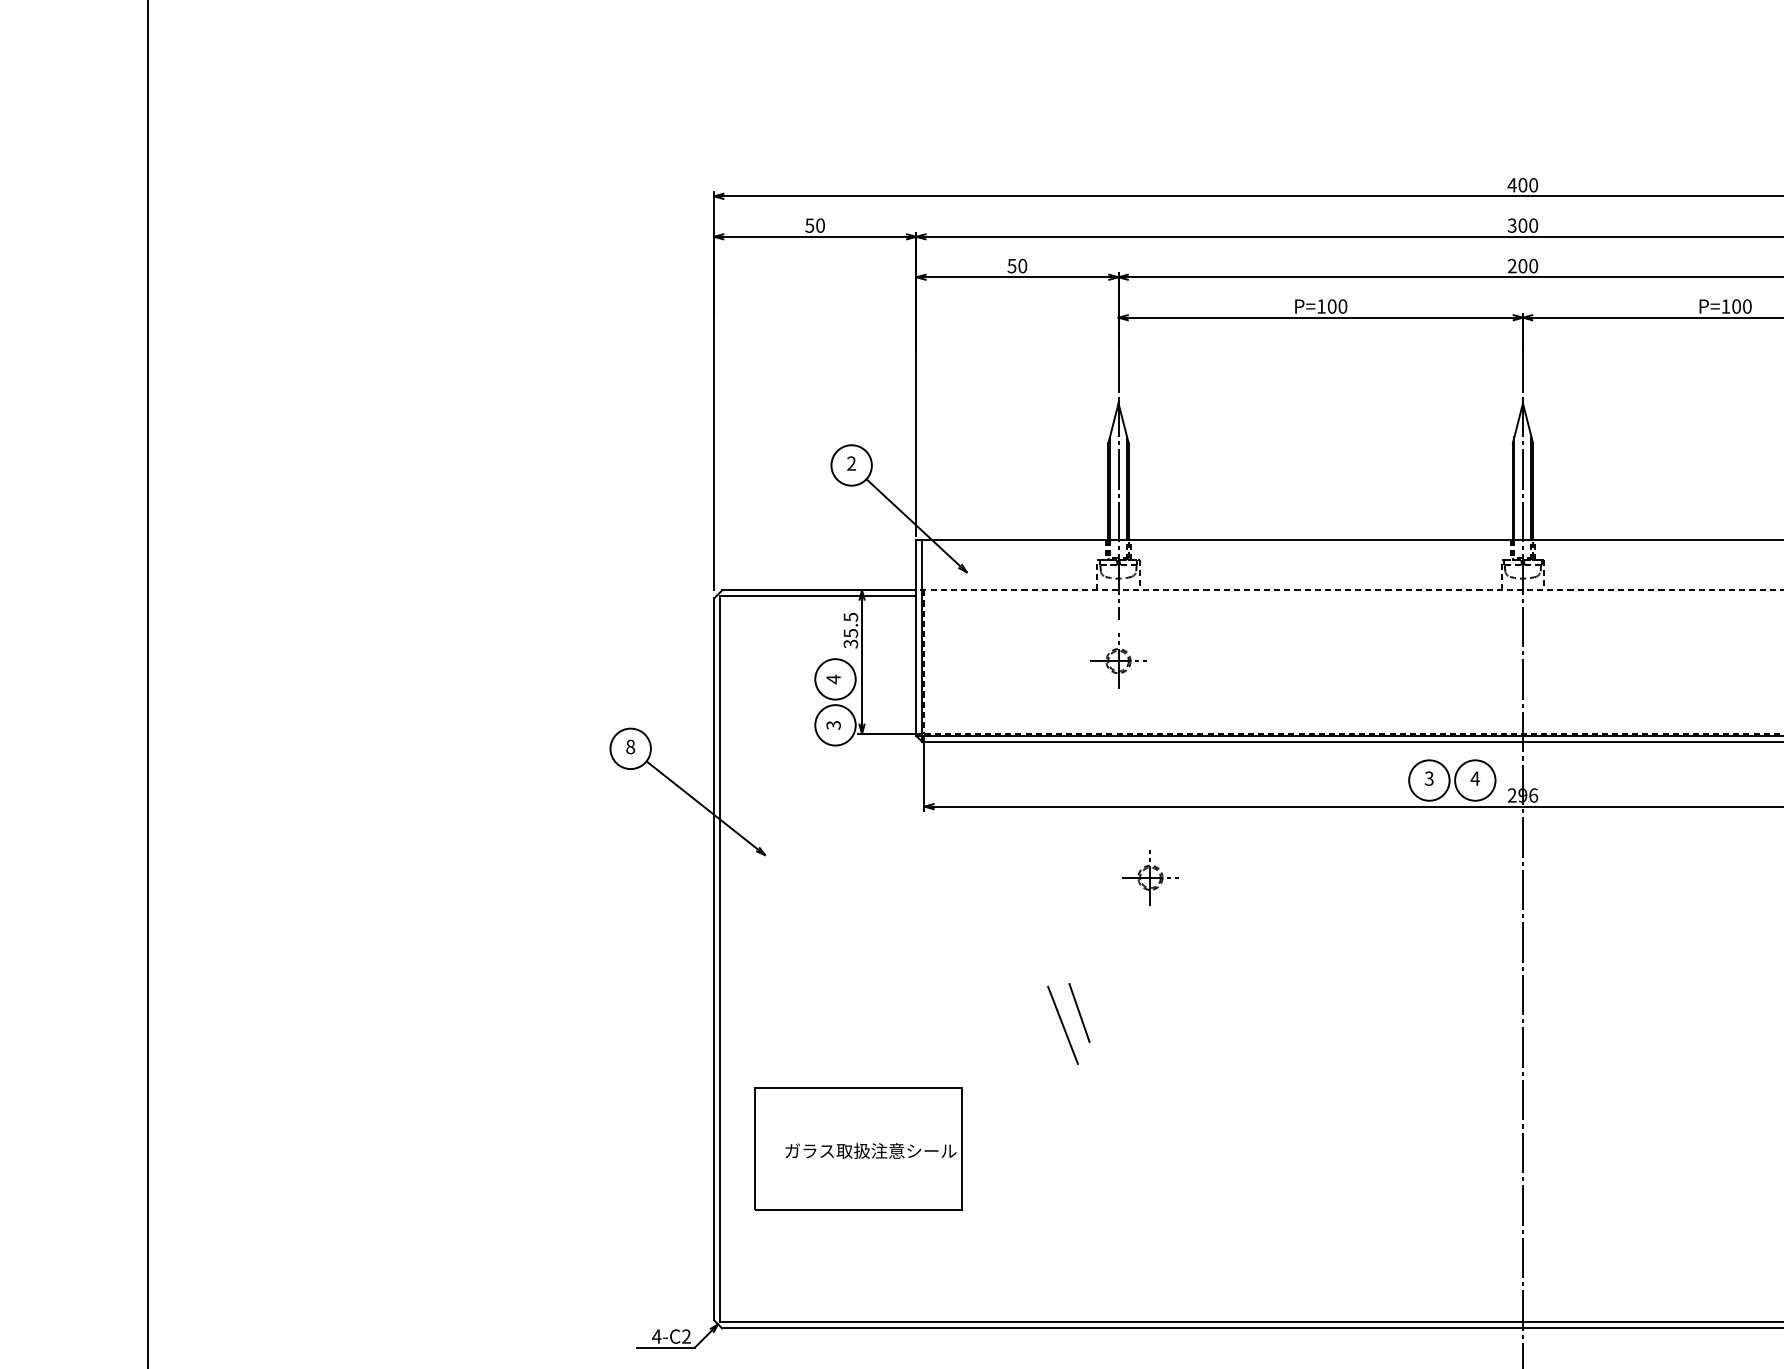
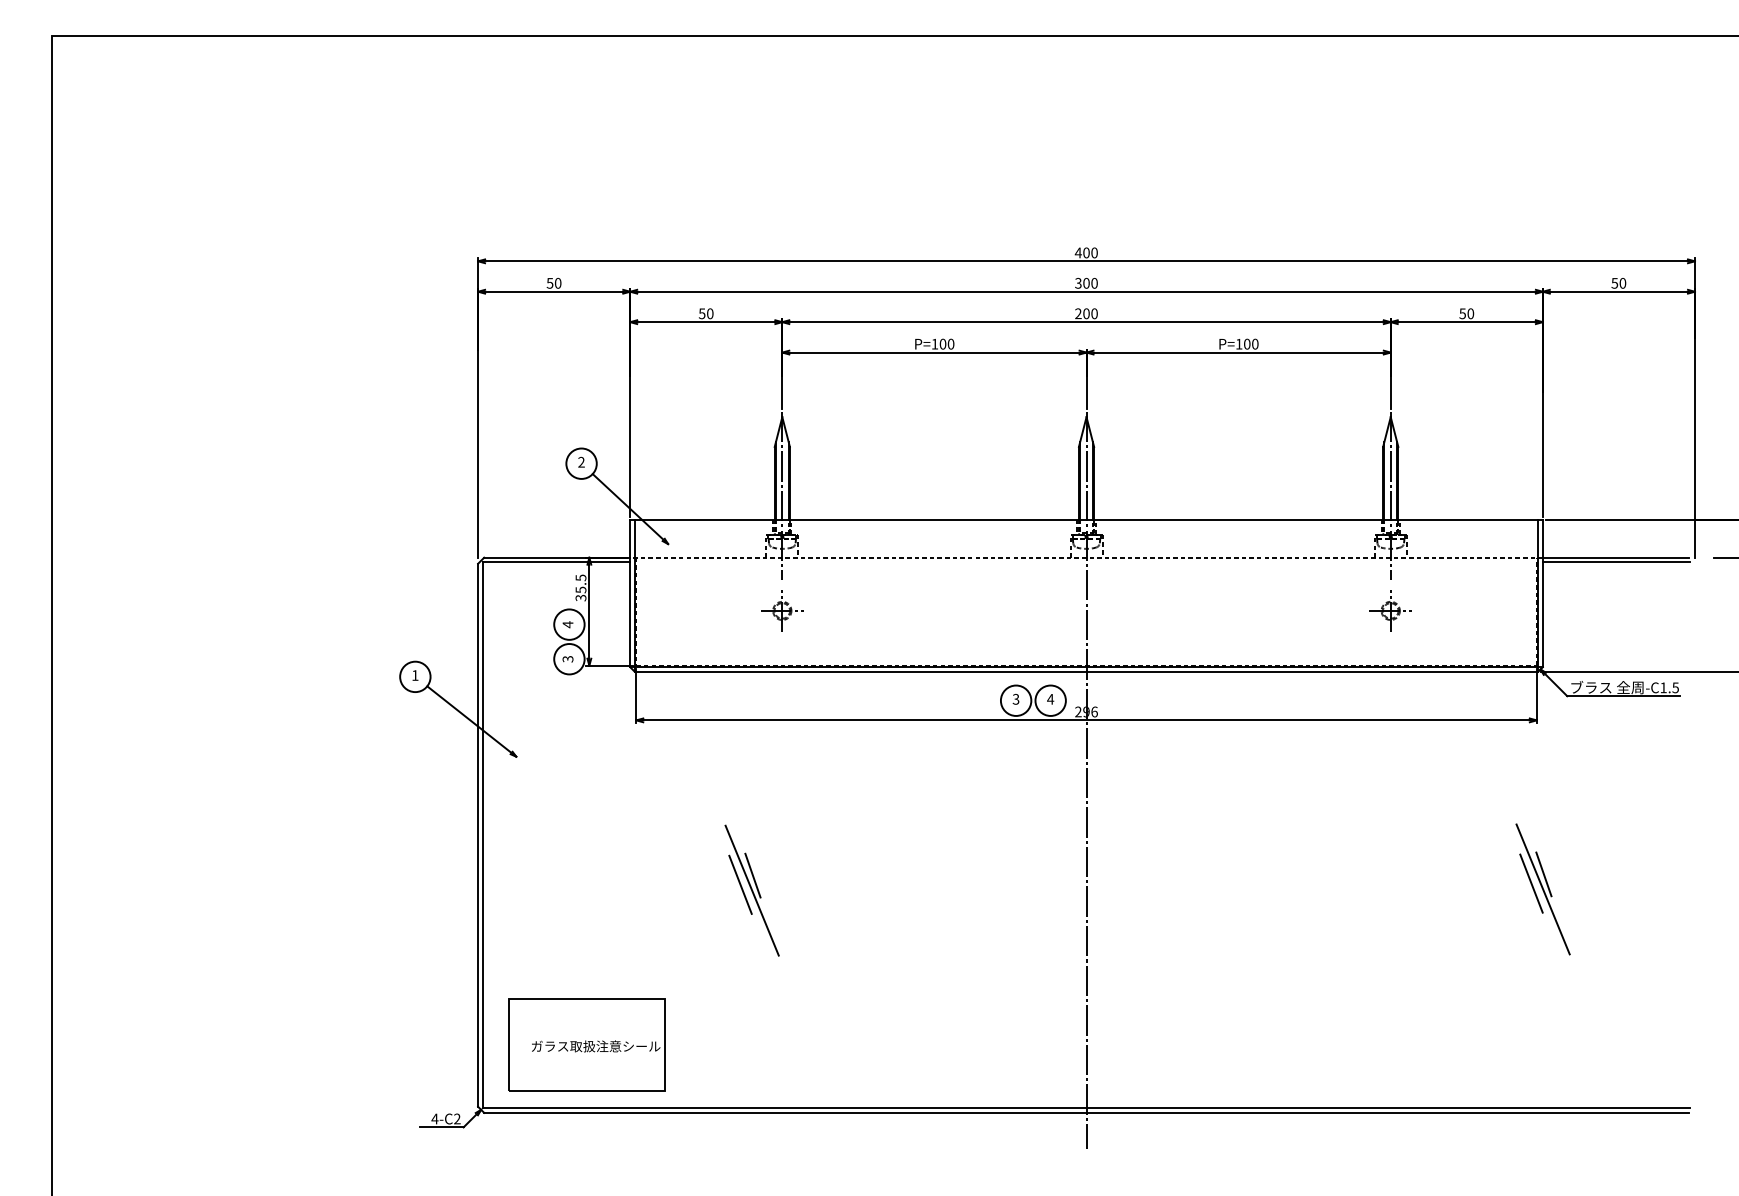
text: (630, 746) -> (415, 675), 8 -> 1
part: (1150, 877) -> (806, 773), removed
line: (1077, 1032) -> (751, 890), added
part: (858, 1148) -> (586, 1044), moved

